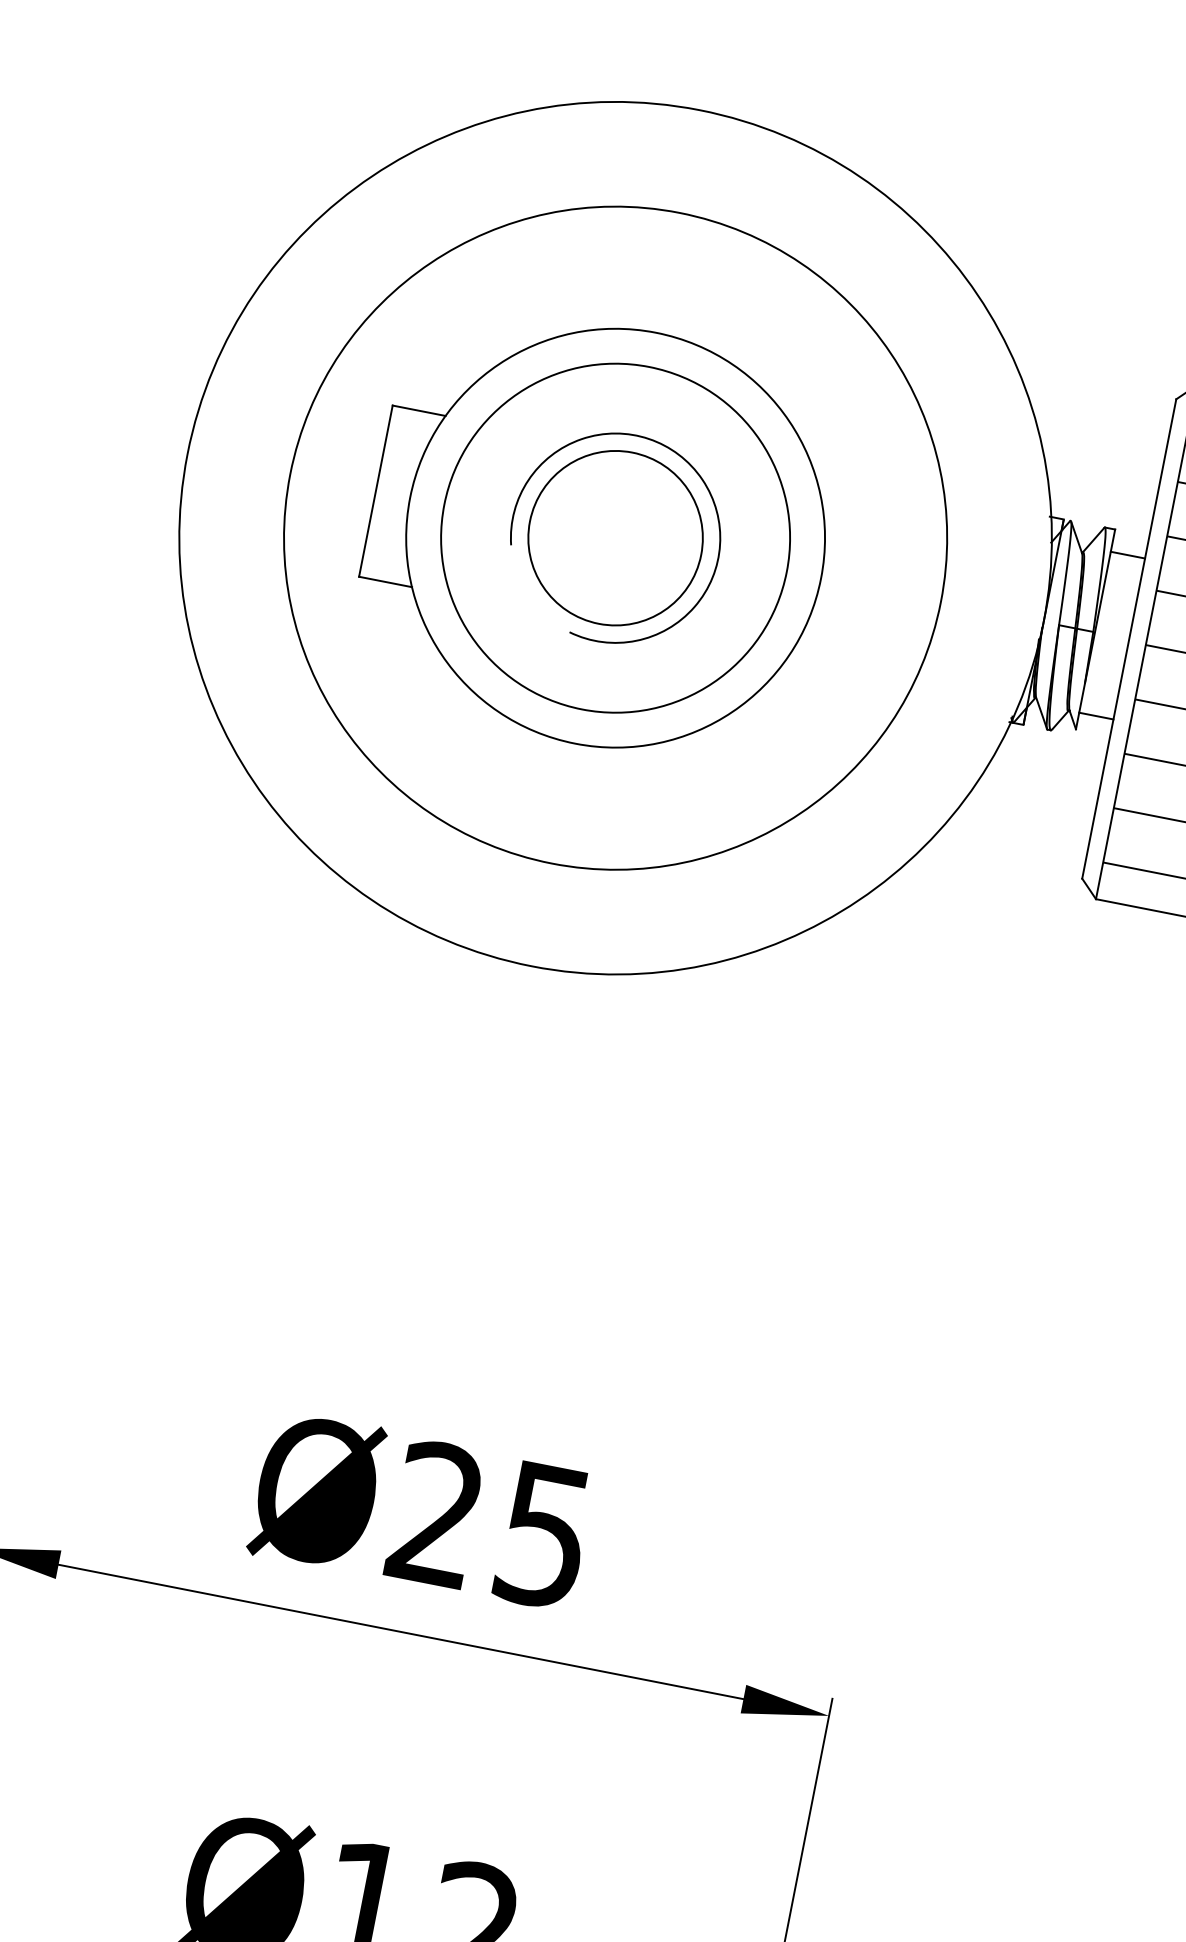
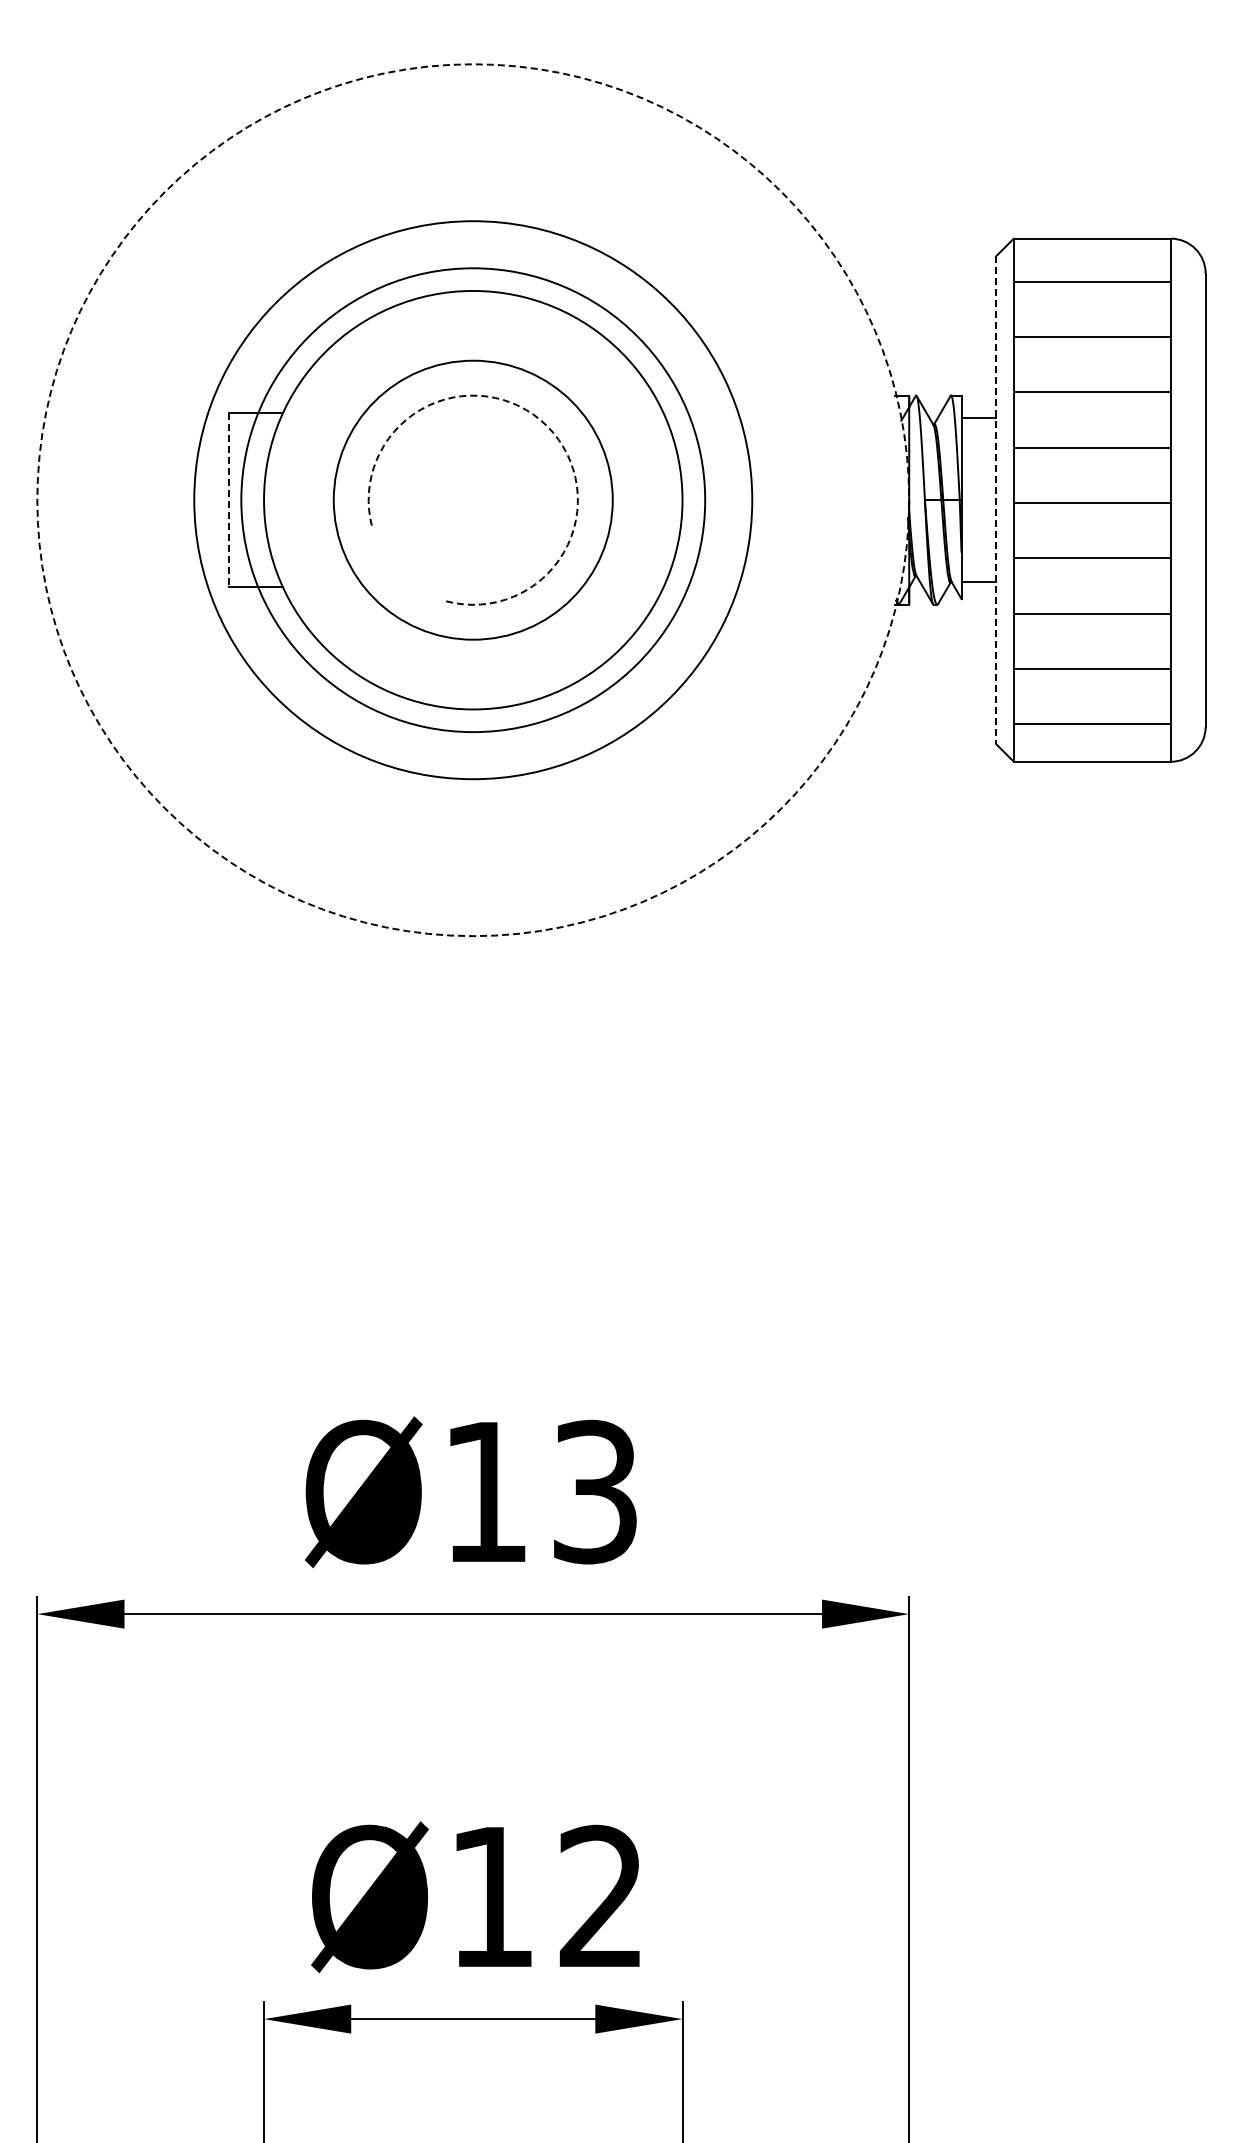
arc: (702, 480) -> (547, 426), solid -> dashed
line: (376, 491) -> (229, 500), solid -> dashed
circle: (614, 537) -> (472, 499), size x0.7
circle: (614, 537) -> (472, 499), size x1.6
circle: (615, 538) -> (473, 500), size x1.6
circle: (615, 538) -> (473, 500), solid -> dashed
line: (1129, 639) -> (996, 500), solid -> dashed
text: (490, 1524) -> (540, 1491), Ø25 -> Ø13

